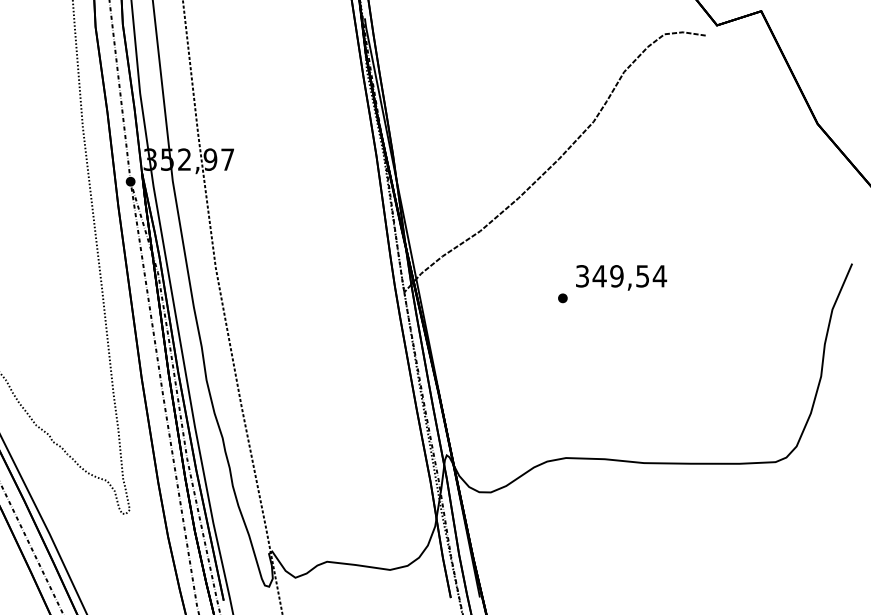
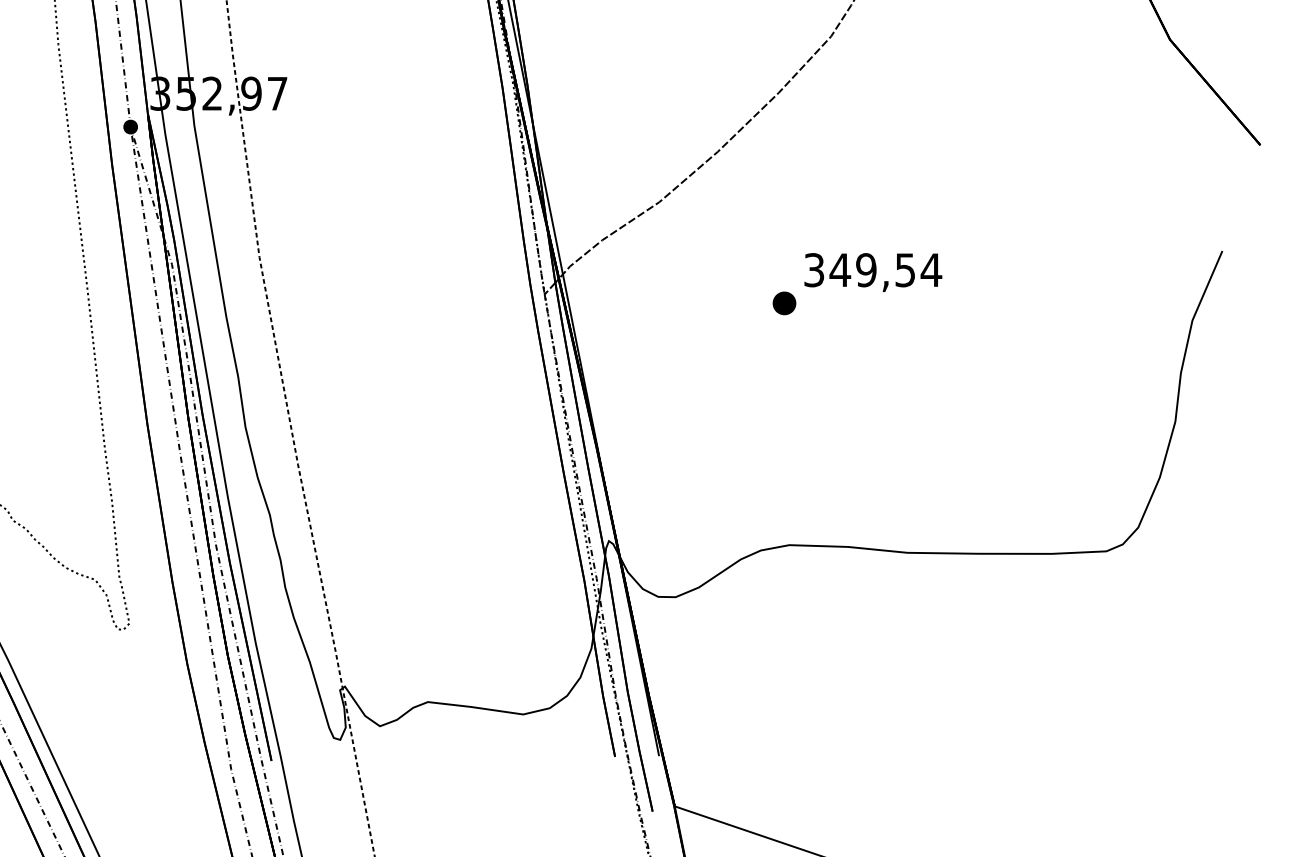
part: (562, 298) -> (784, 303), size x1.6

